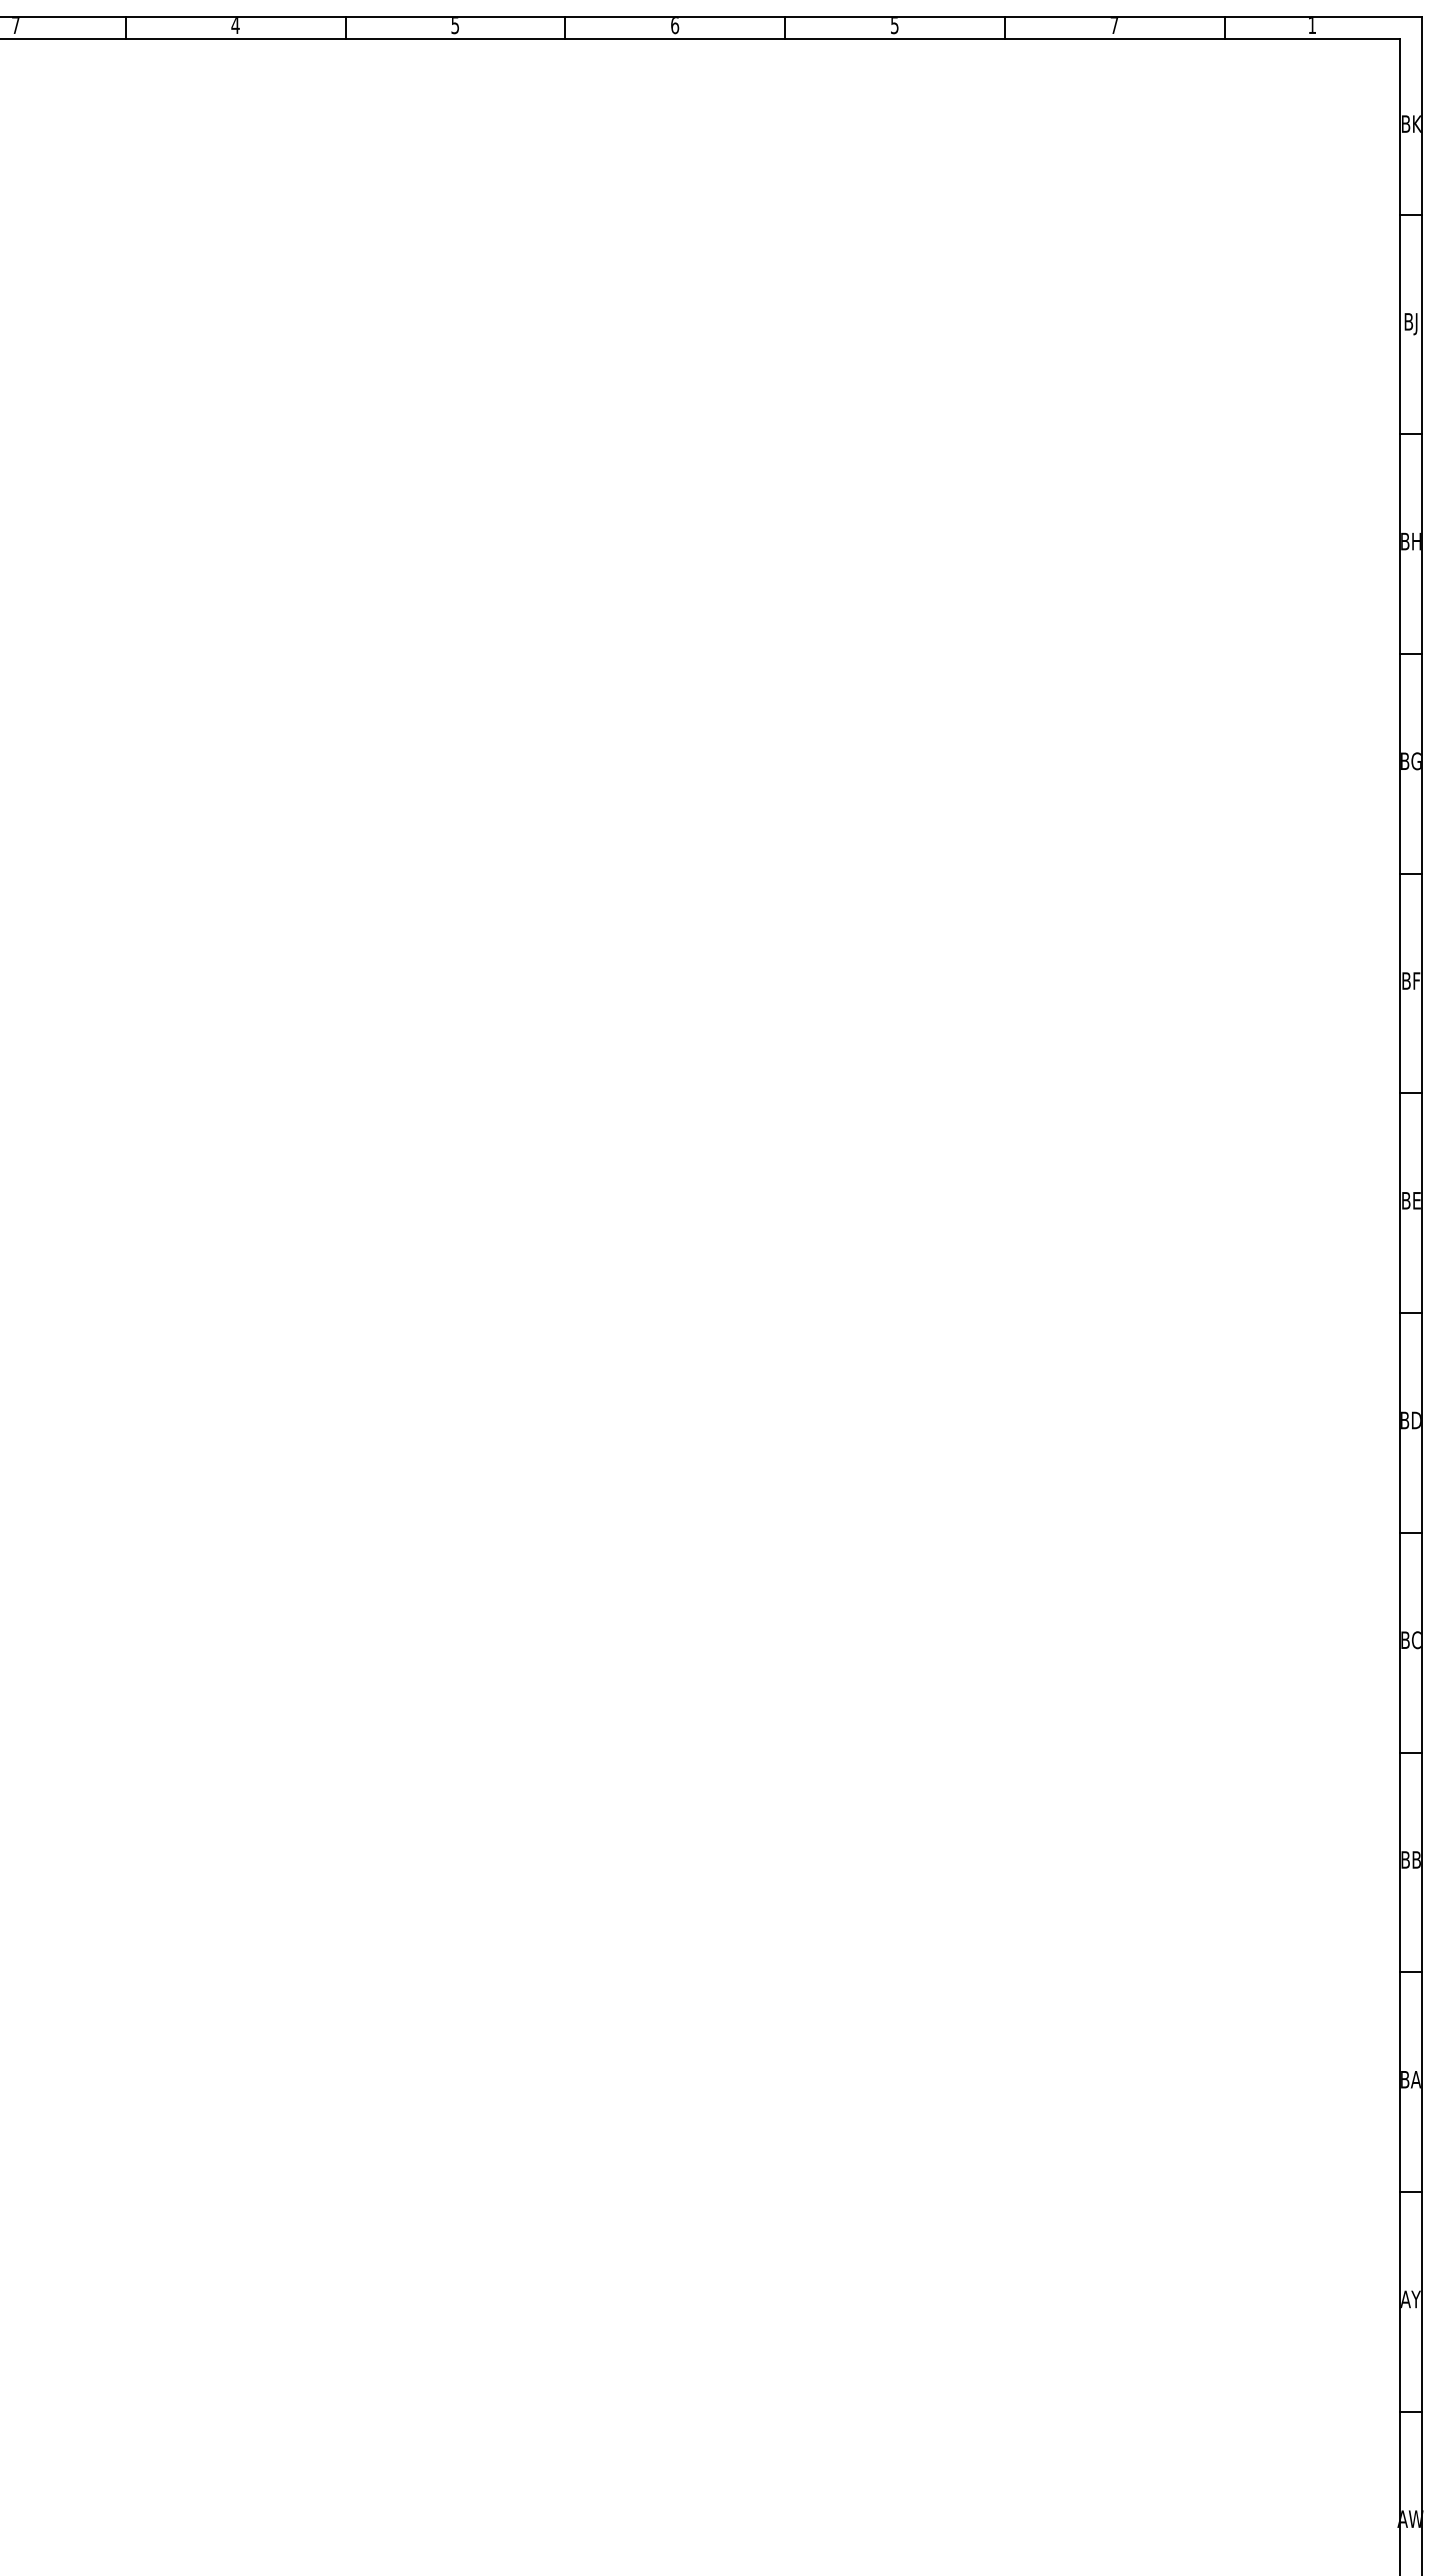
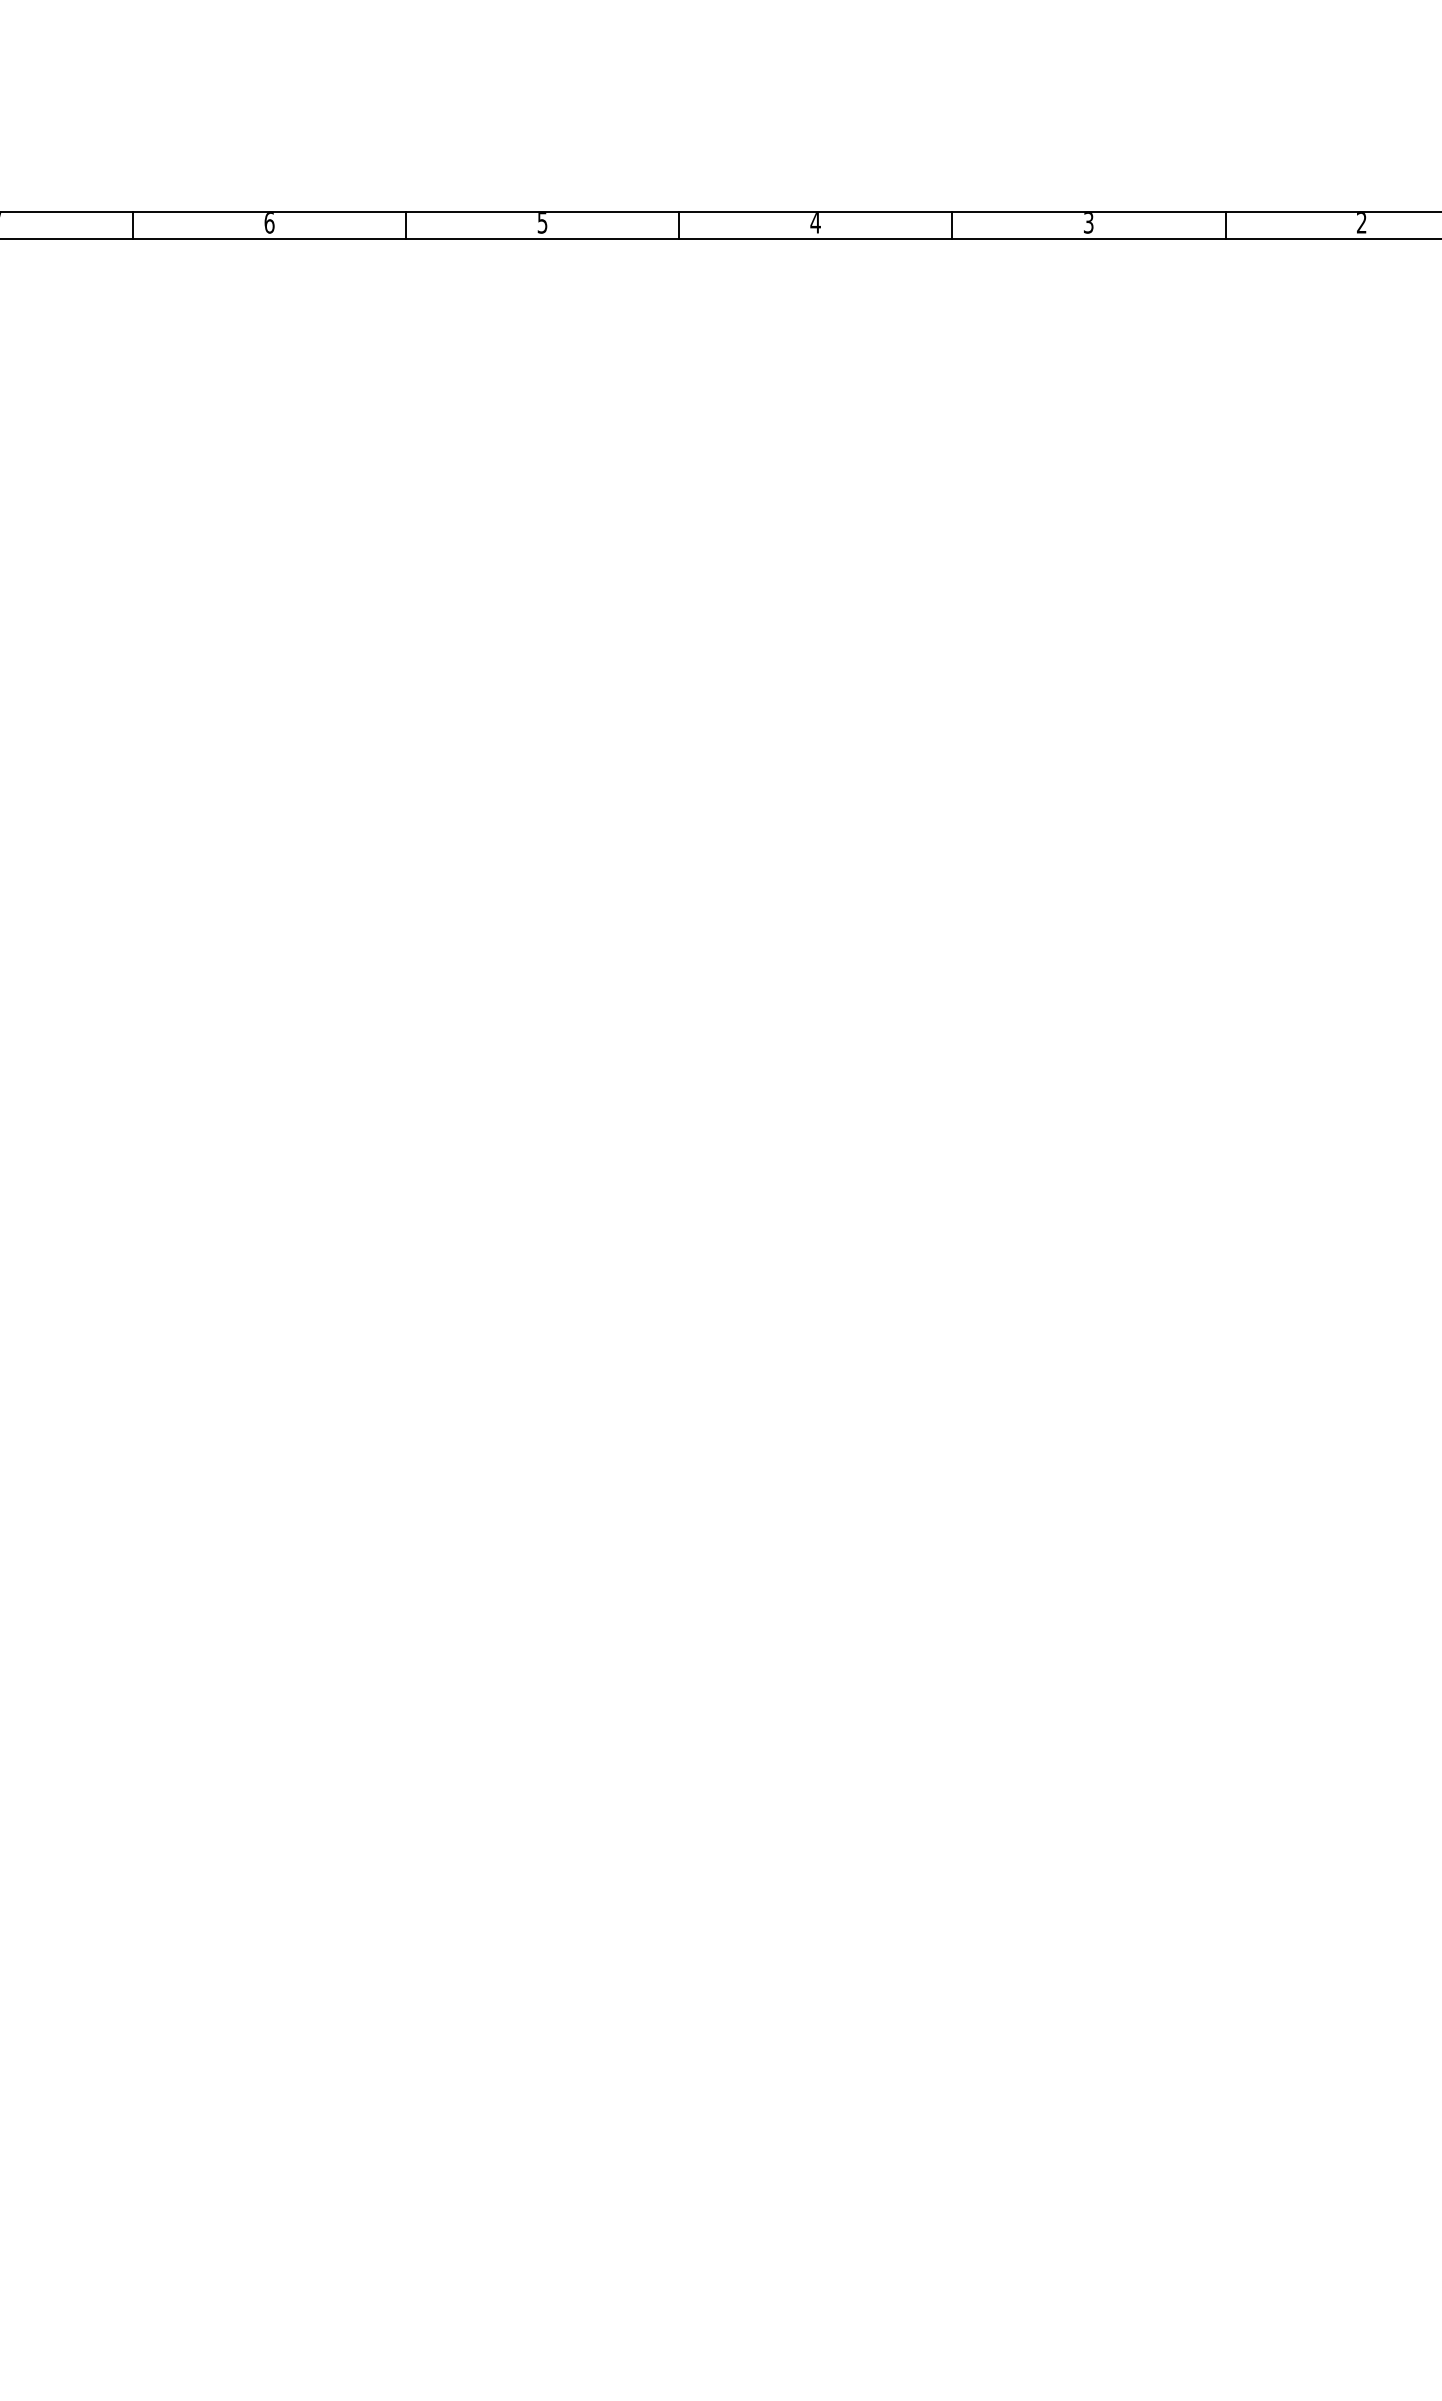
text: (894, 25) -> (1088, 222), 5 -> 3
text: (1113, 25) -> (1360, 222), 7 -> 2
text: (235, 26) -> (269, 224), 4 -> 6
text: (674, 26) -> (814, 224), 6 -> 4

